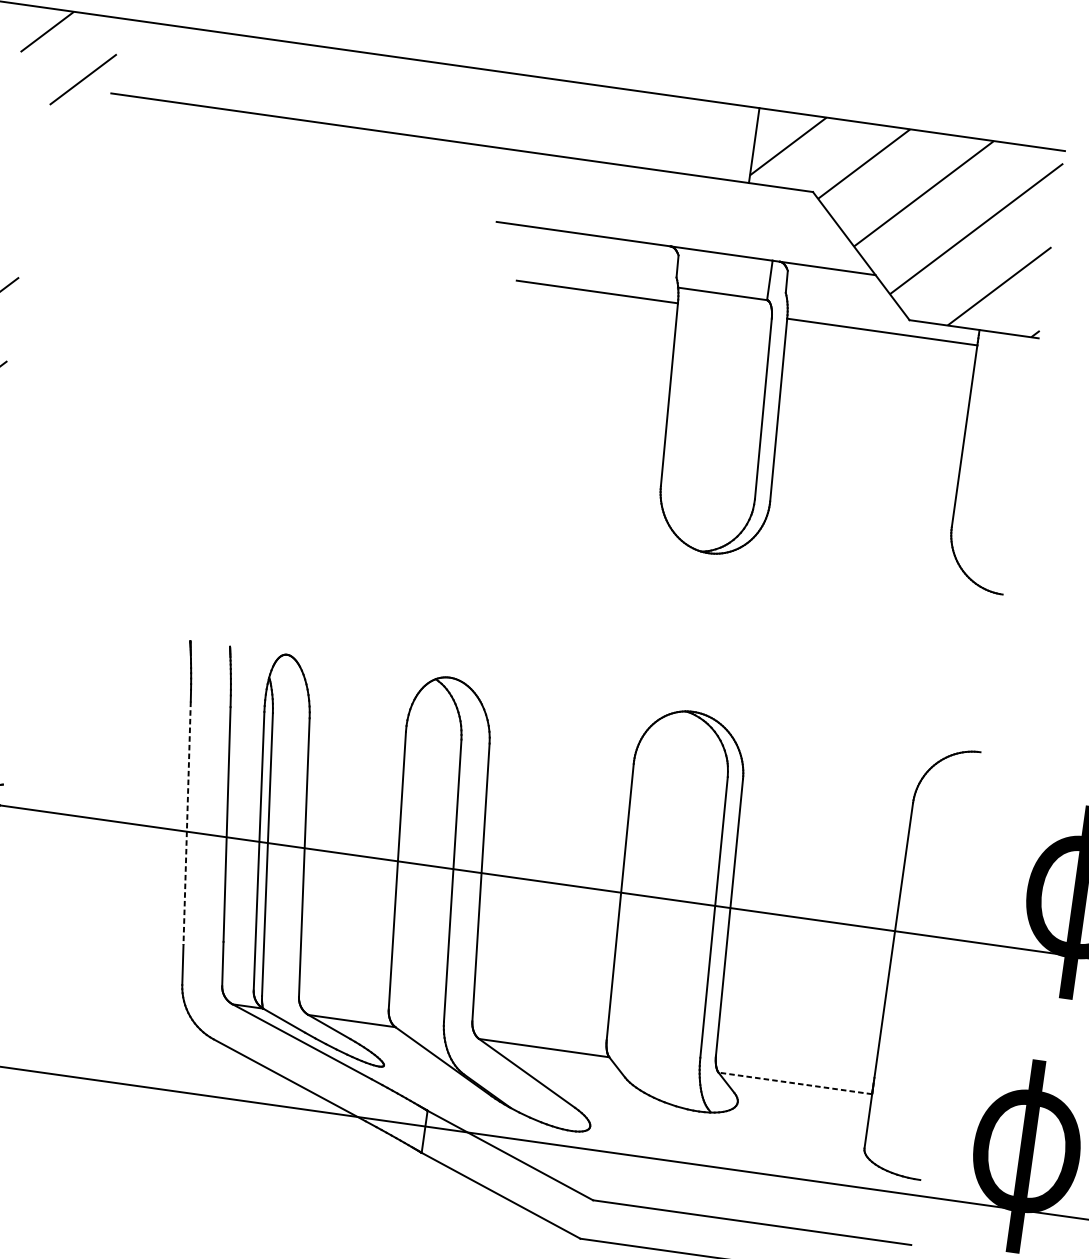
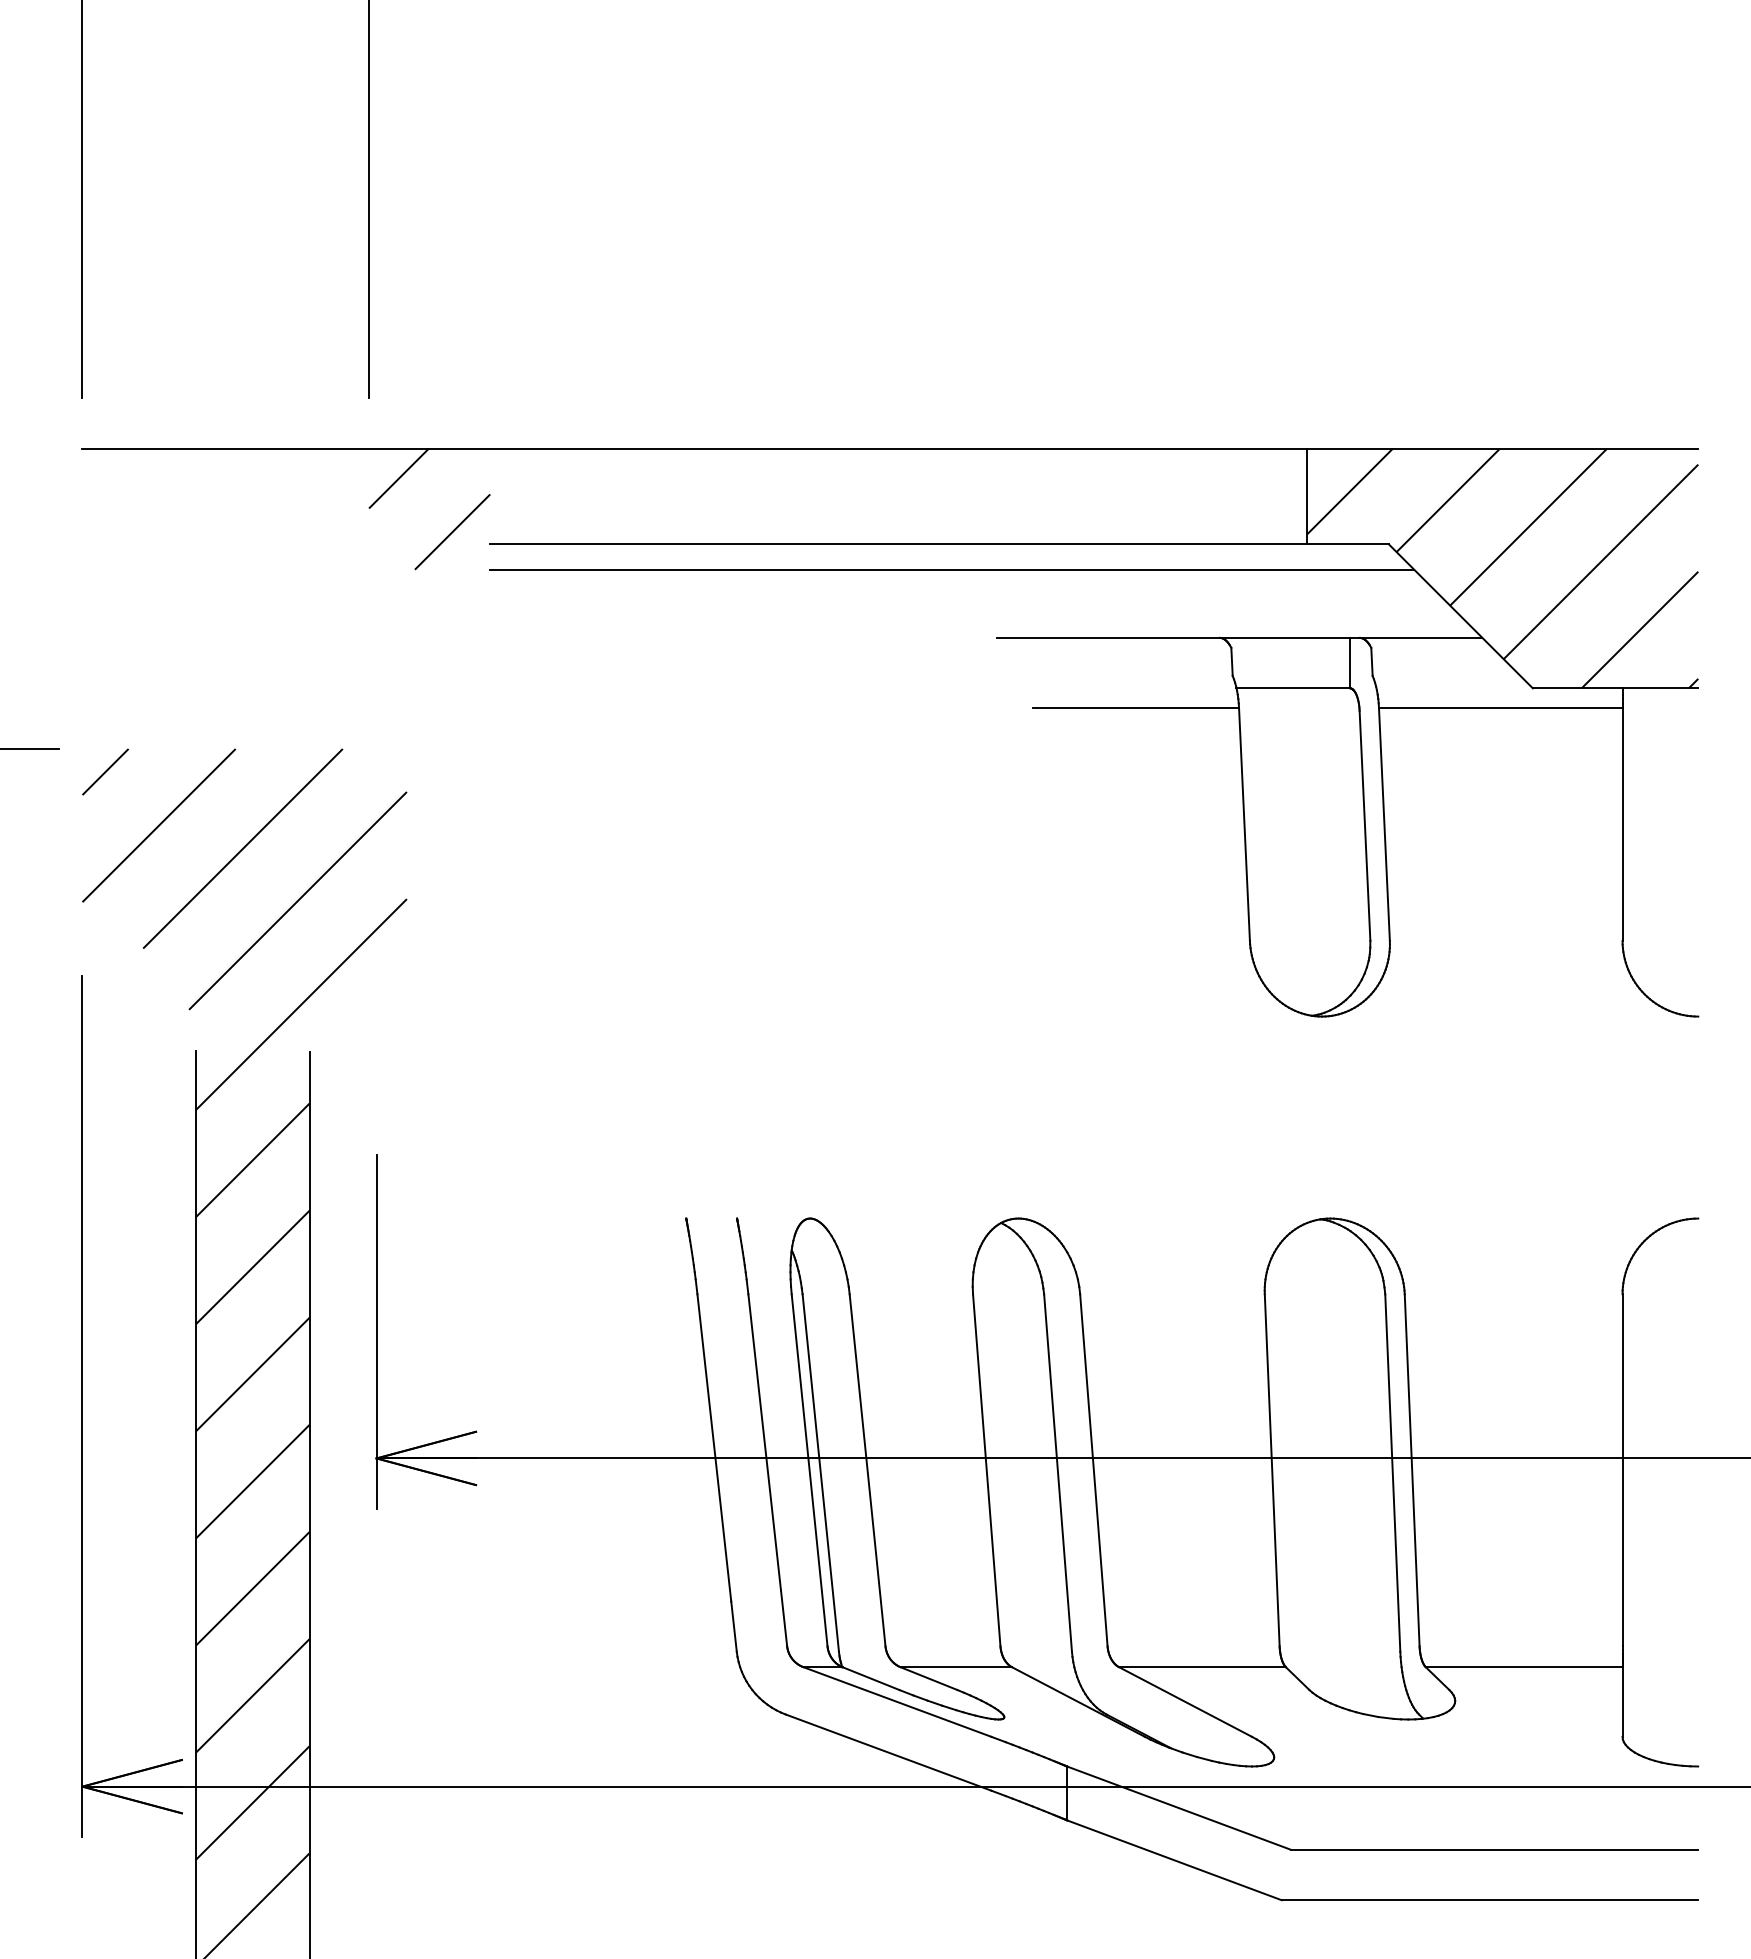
line: (469, 163) -> (952, 569), added
line: (187, 823) -> (714, 1447), dashed -> solid
line: (794, 1083) -> (1523, 1667), dashed -> solid

